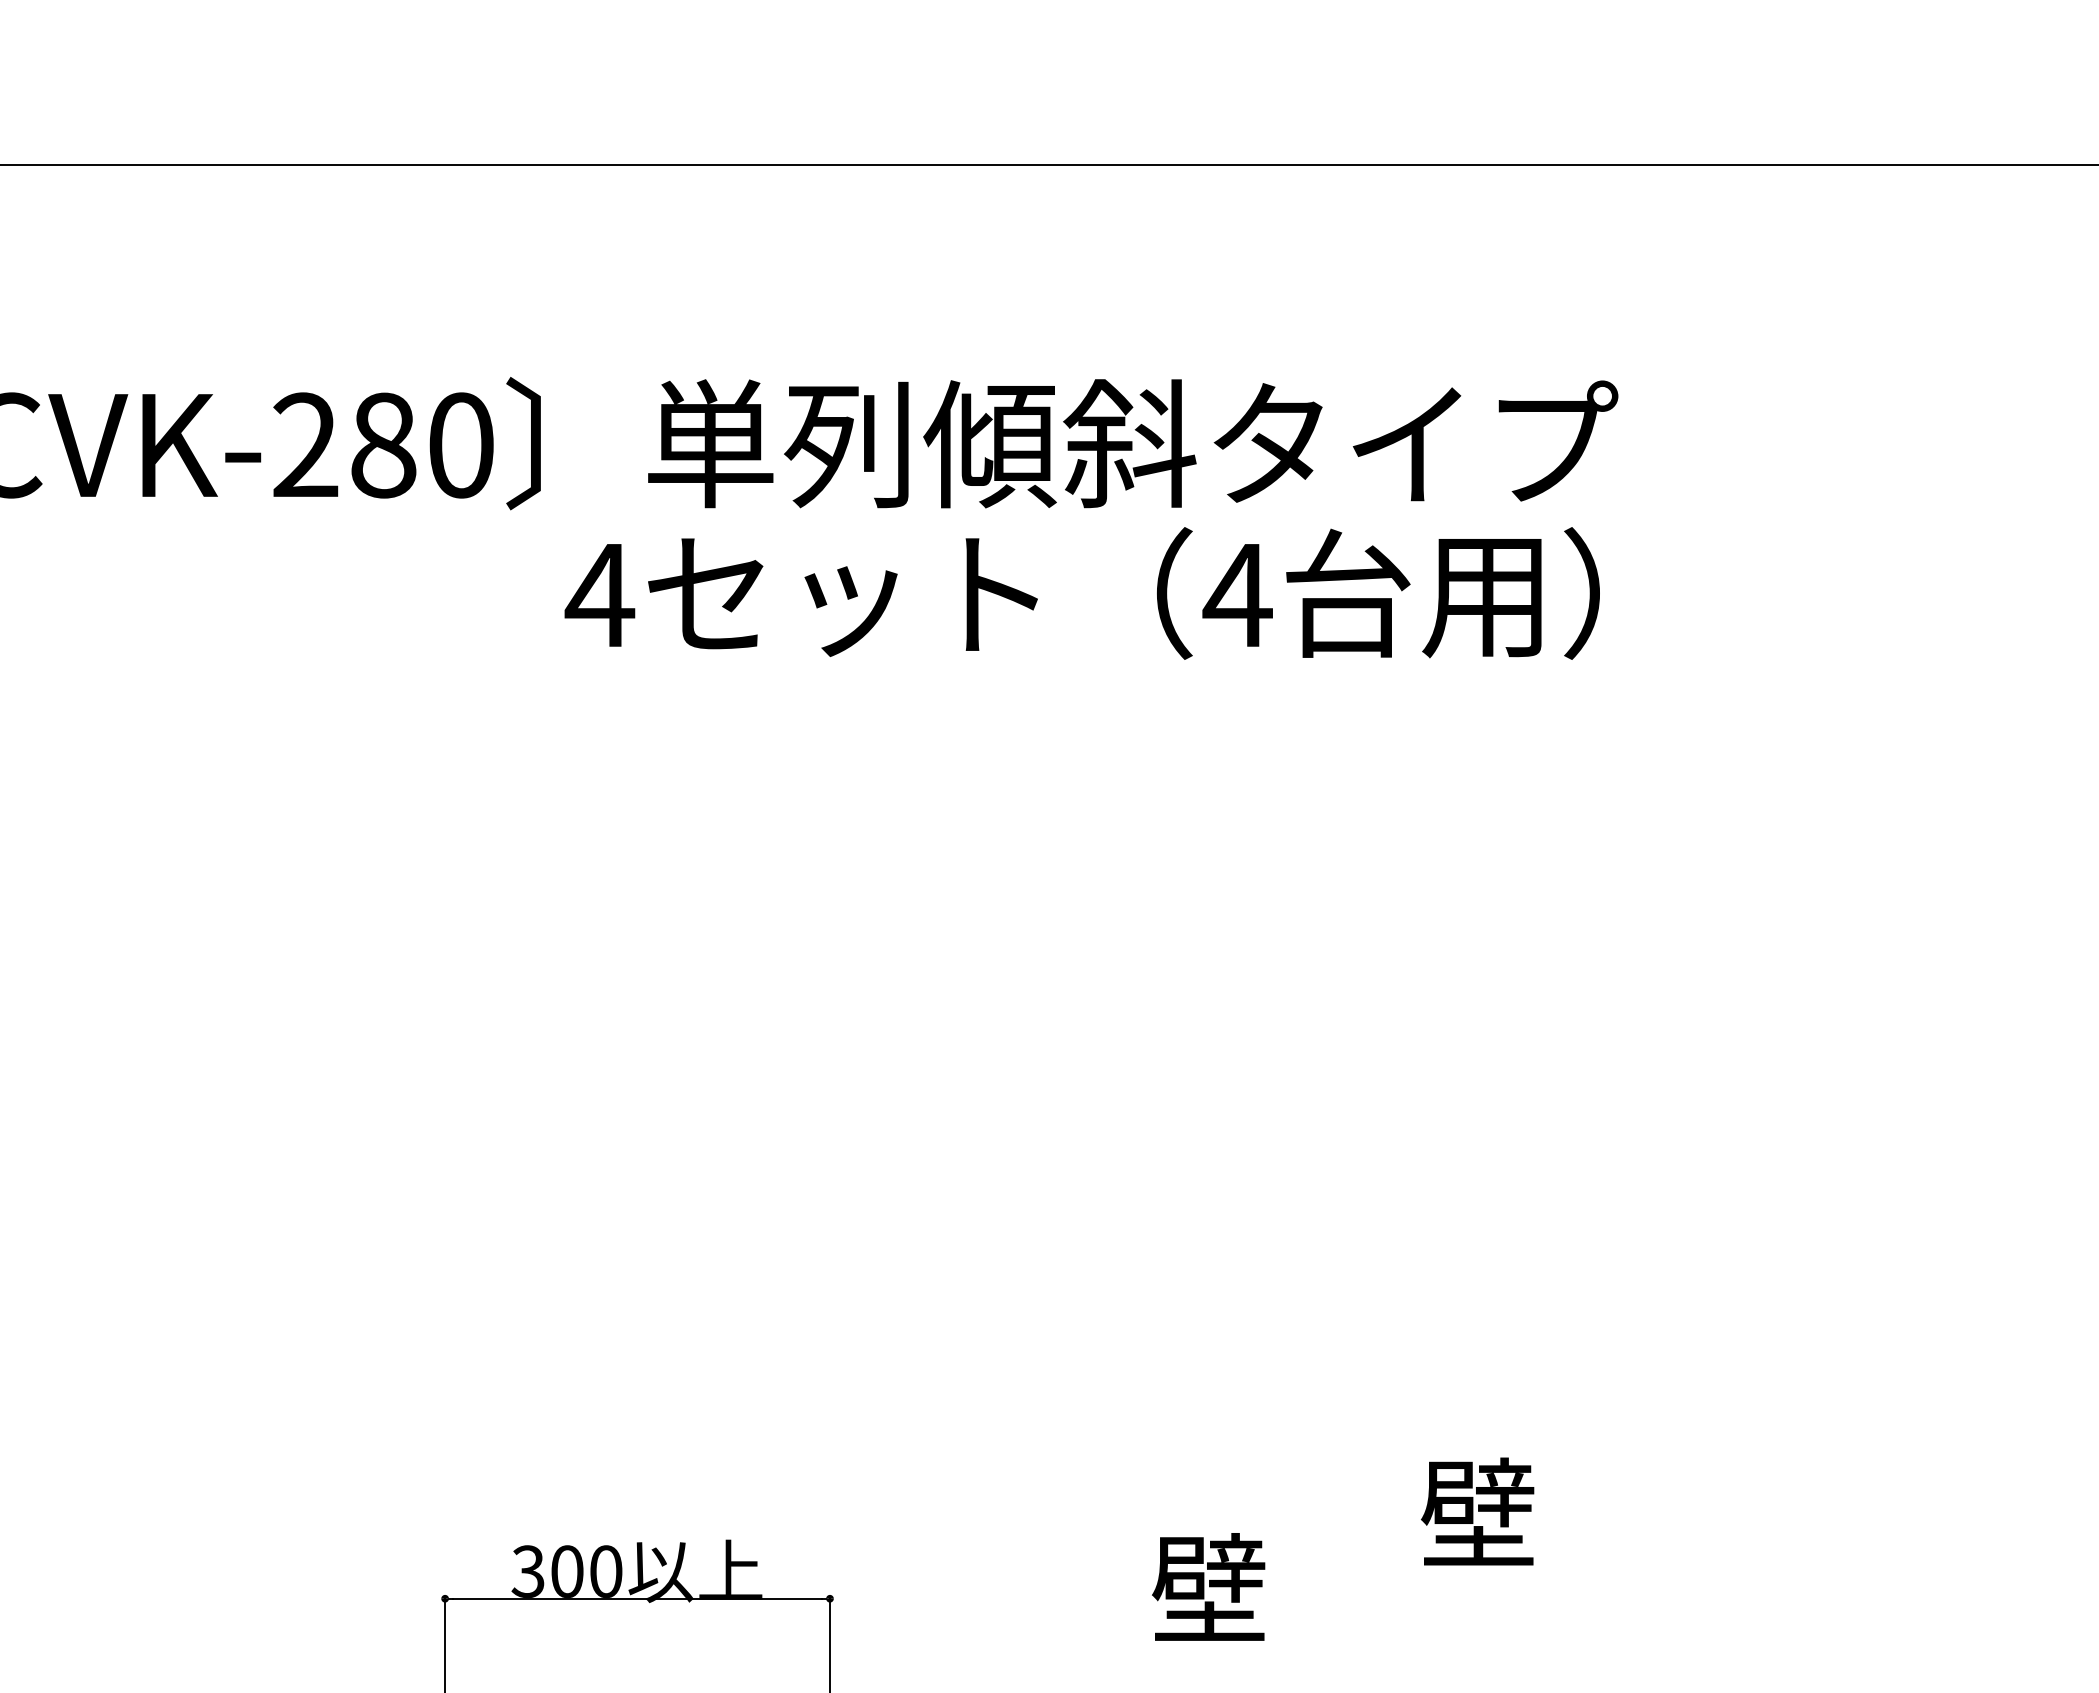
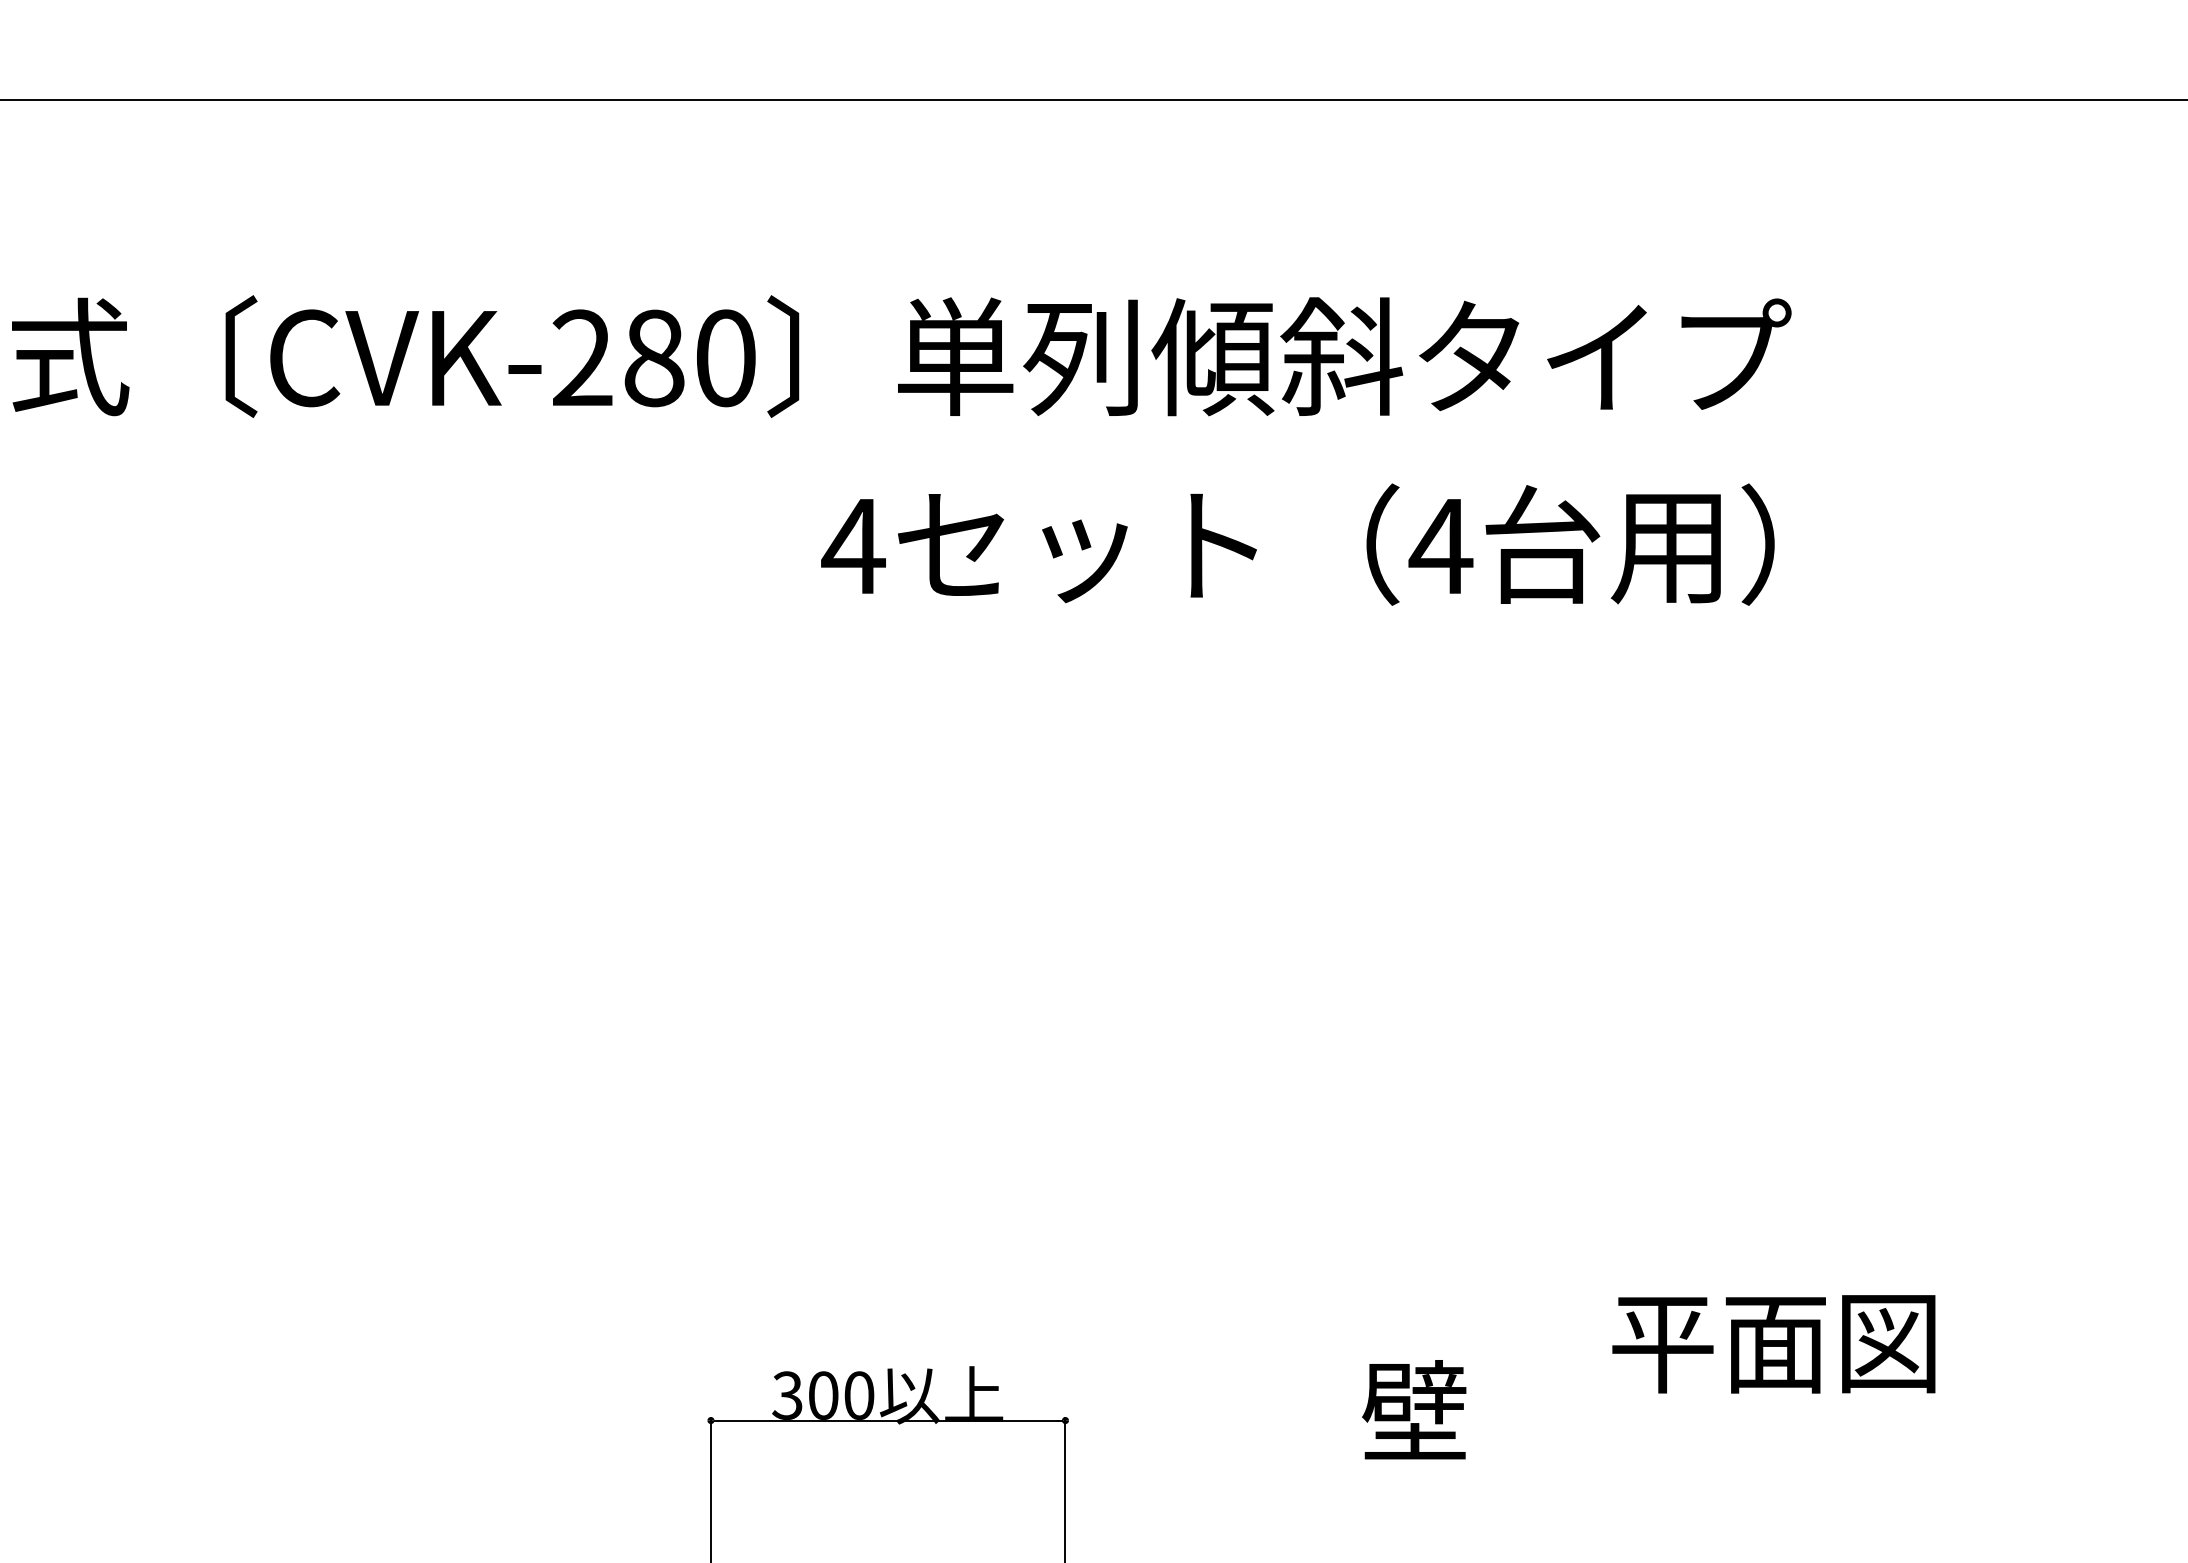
text: (1081, 593) -> (1297, 544), moved
text: (1597, 1512) -> (1772, 1341), 壁 -> 平面図

